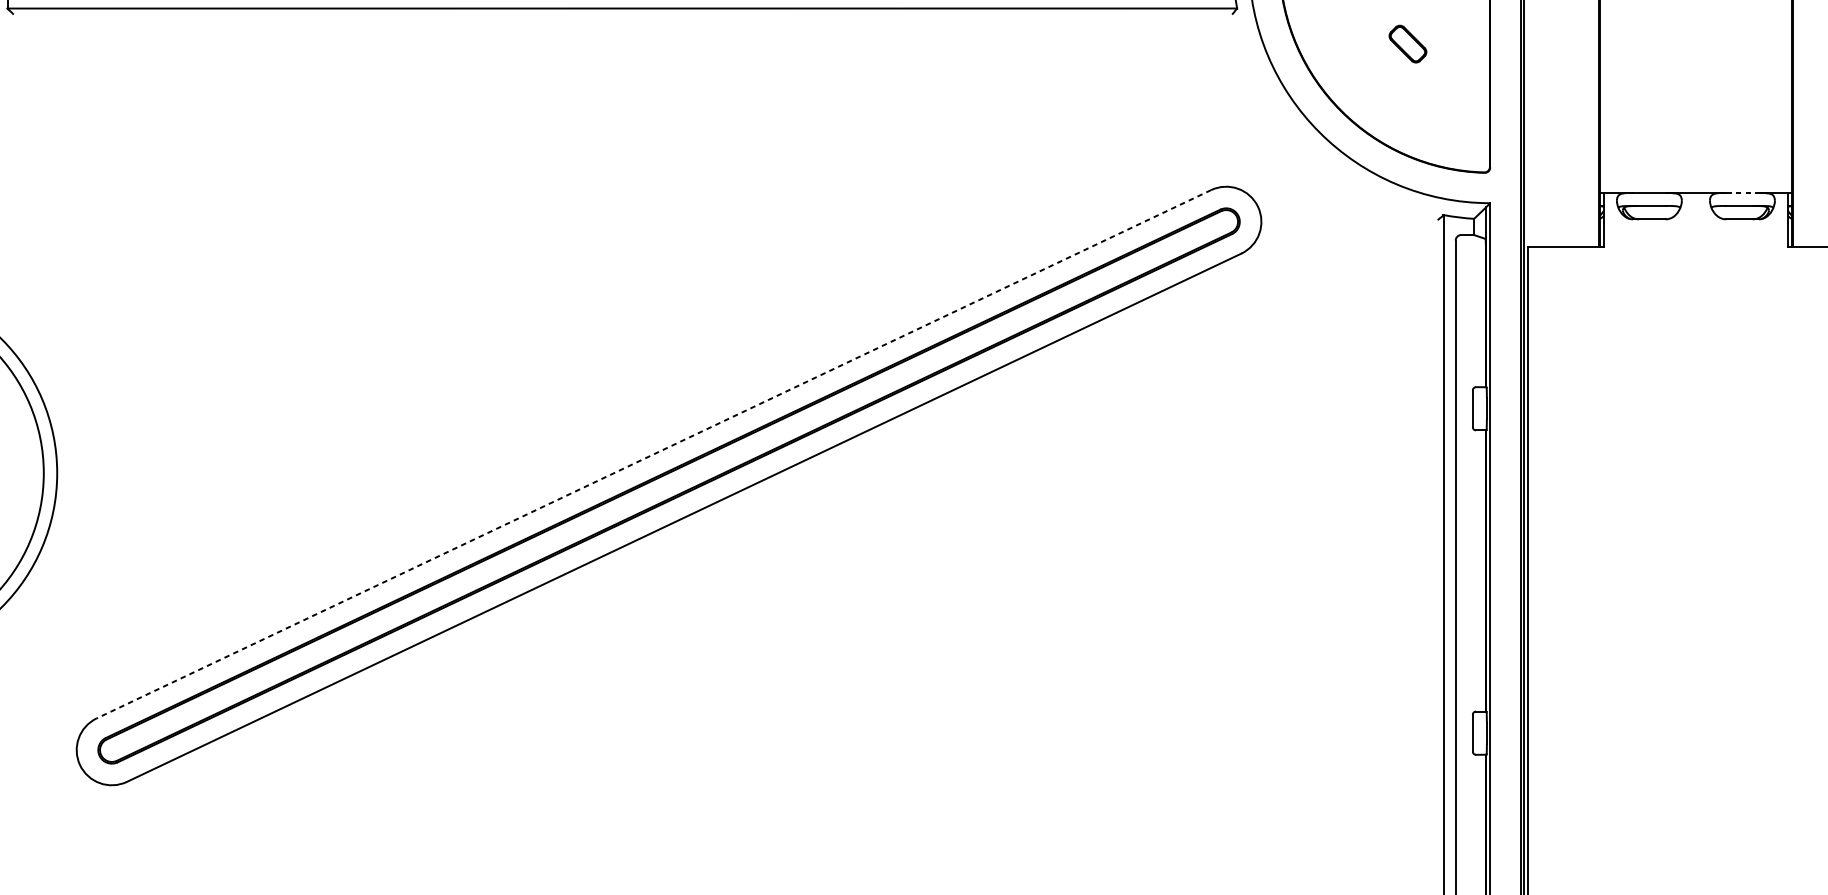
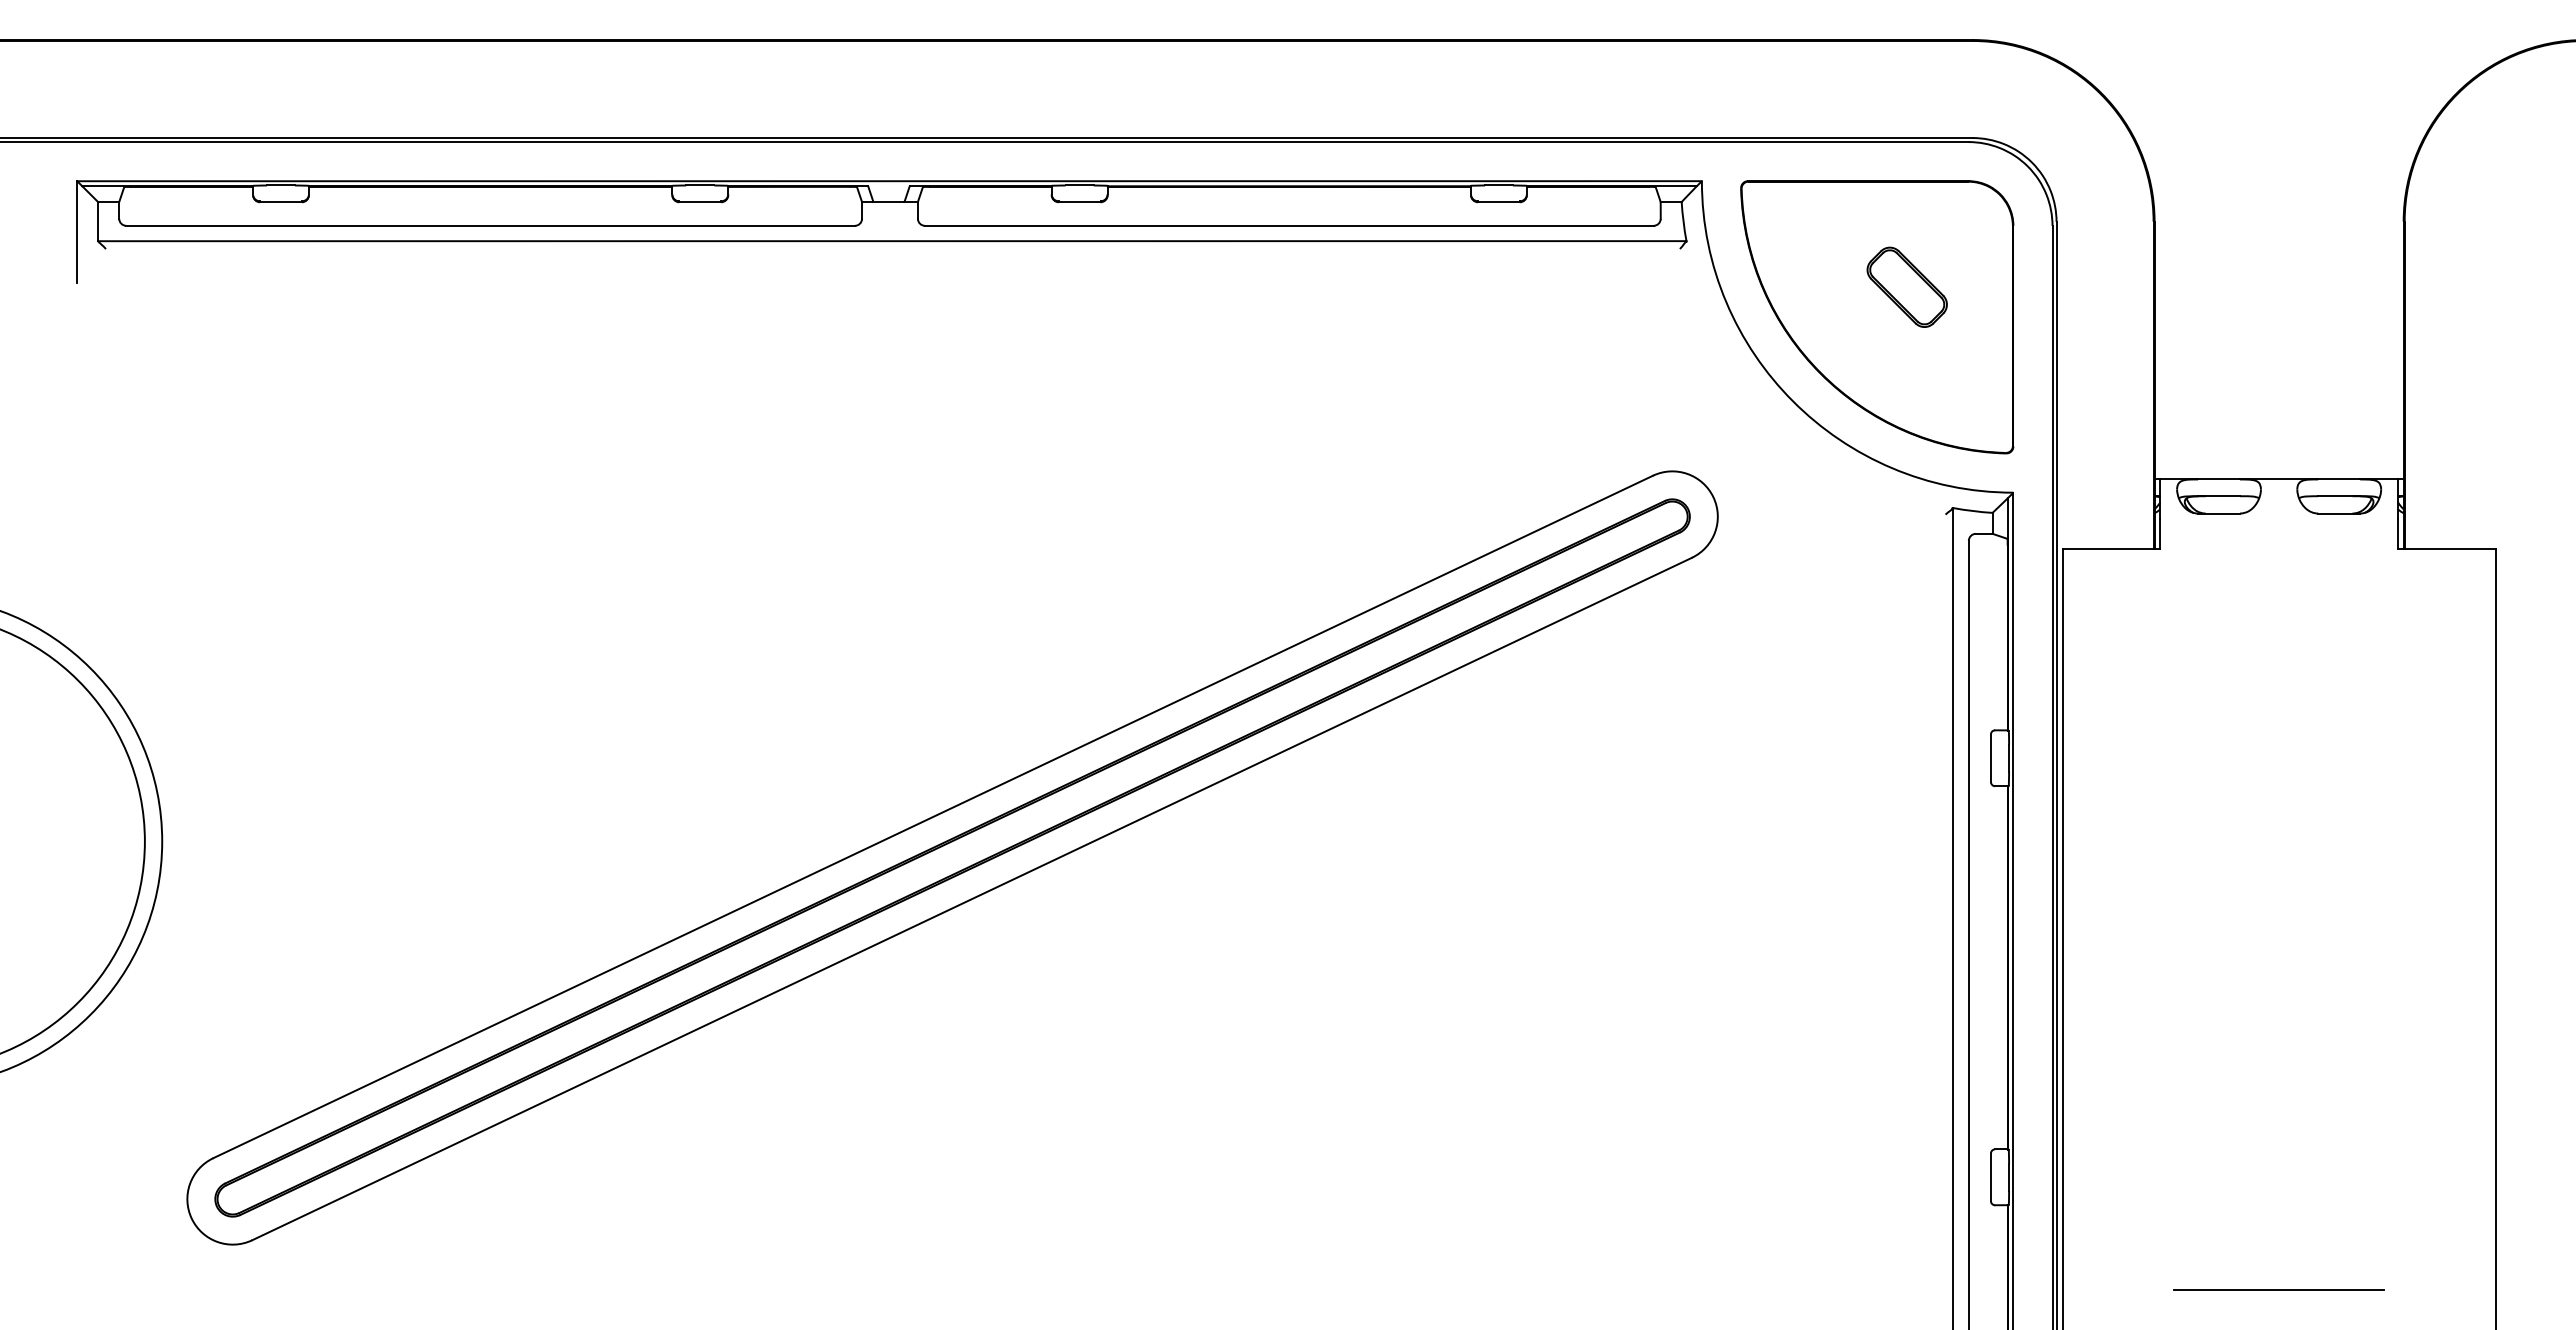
part: (1407, 43) -> (1906, 286), size x1.67
line: (1742, 193) -> (2339, 479), dashed -> solid
line: (654, 453) -> (933, 816), dashed -> solid
line: (1695, 820) -> (2278, 1289), added

